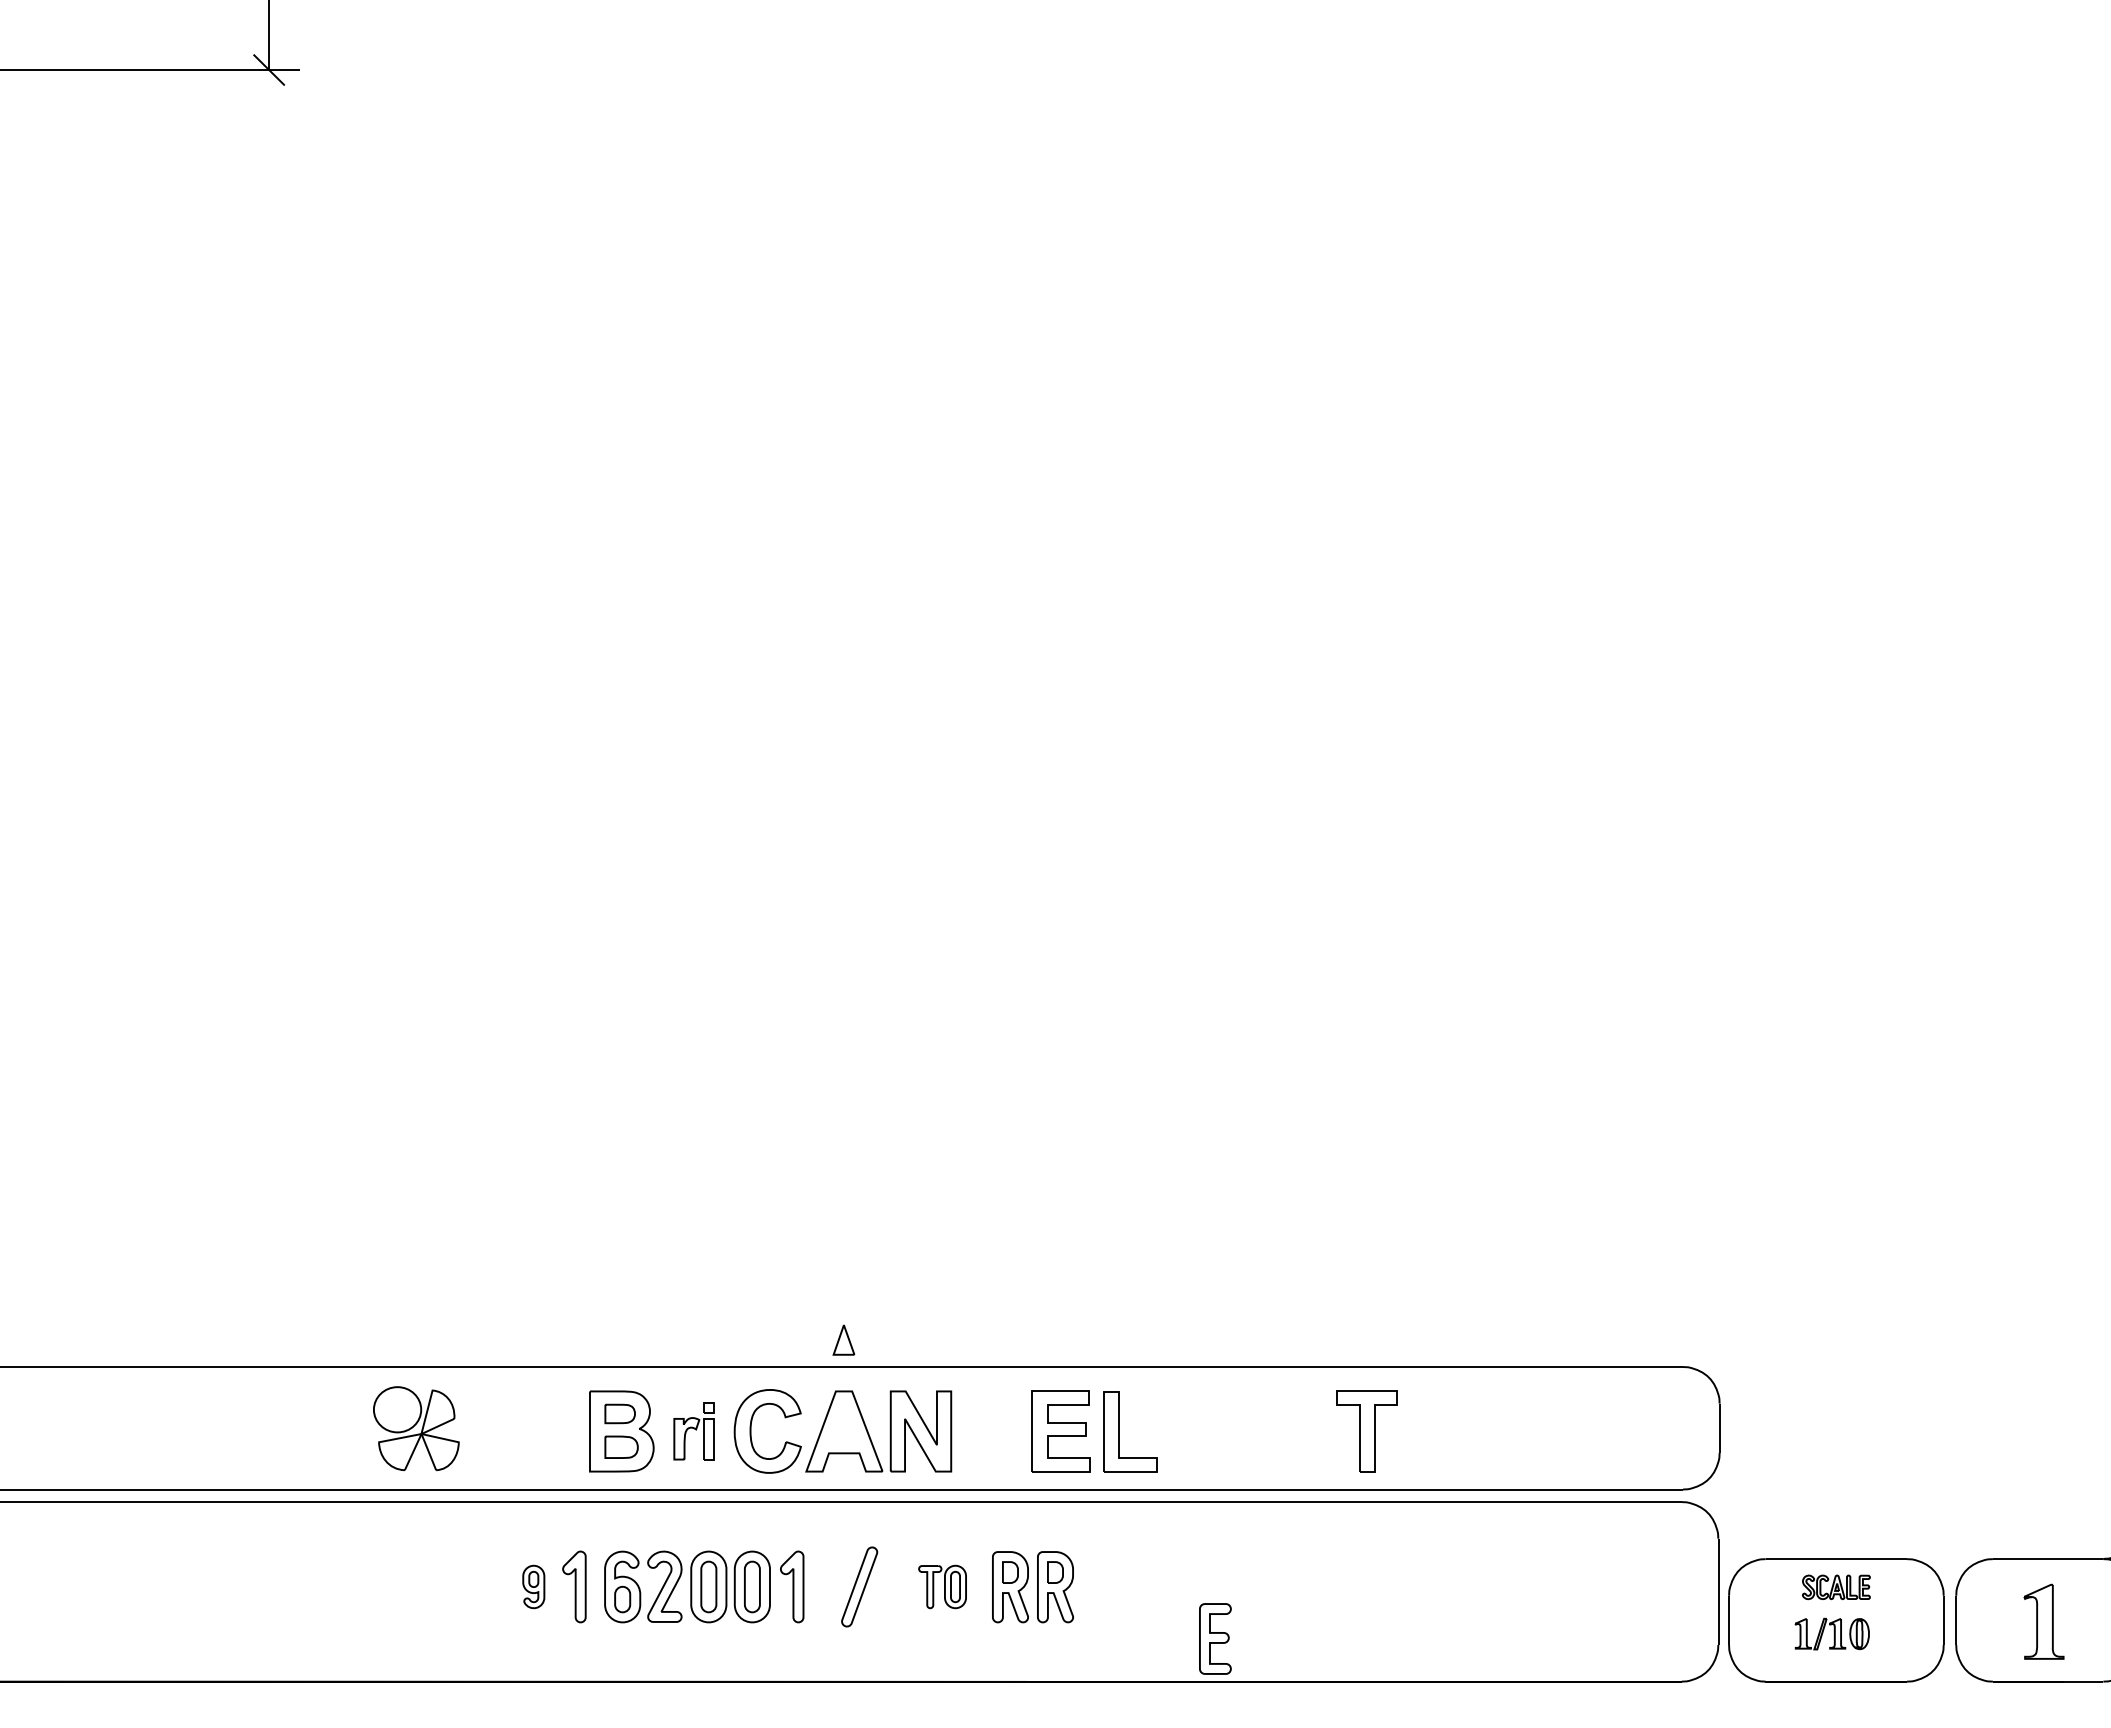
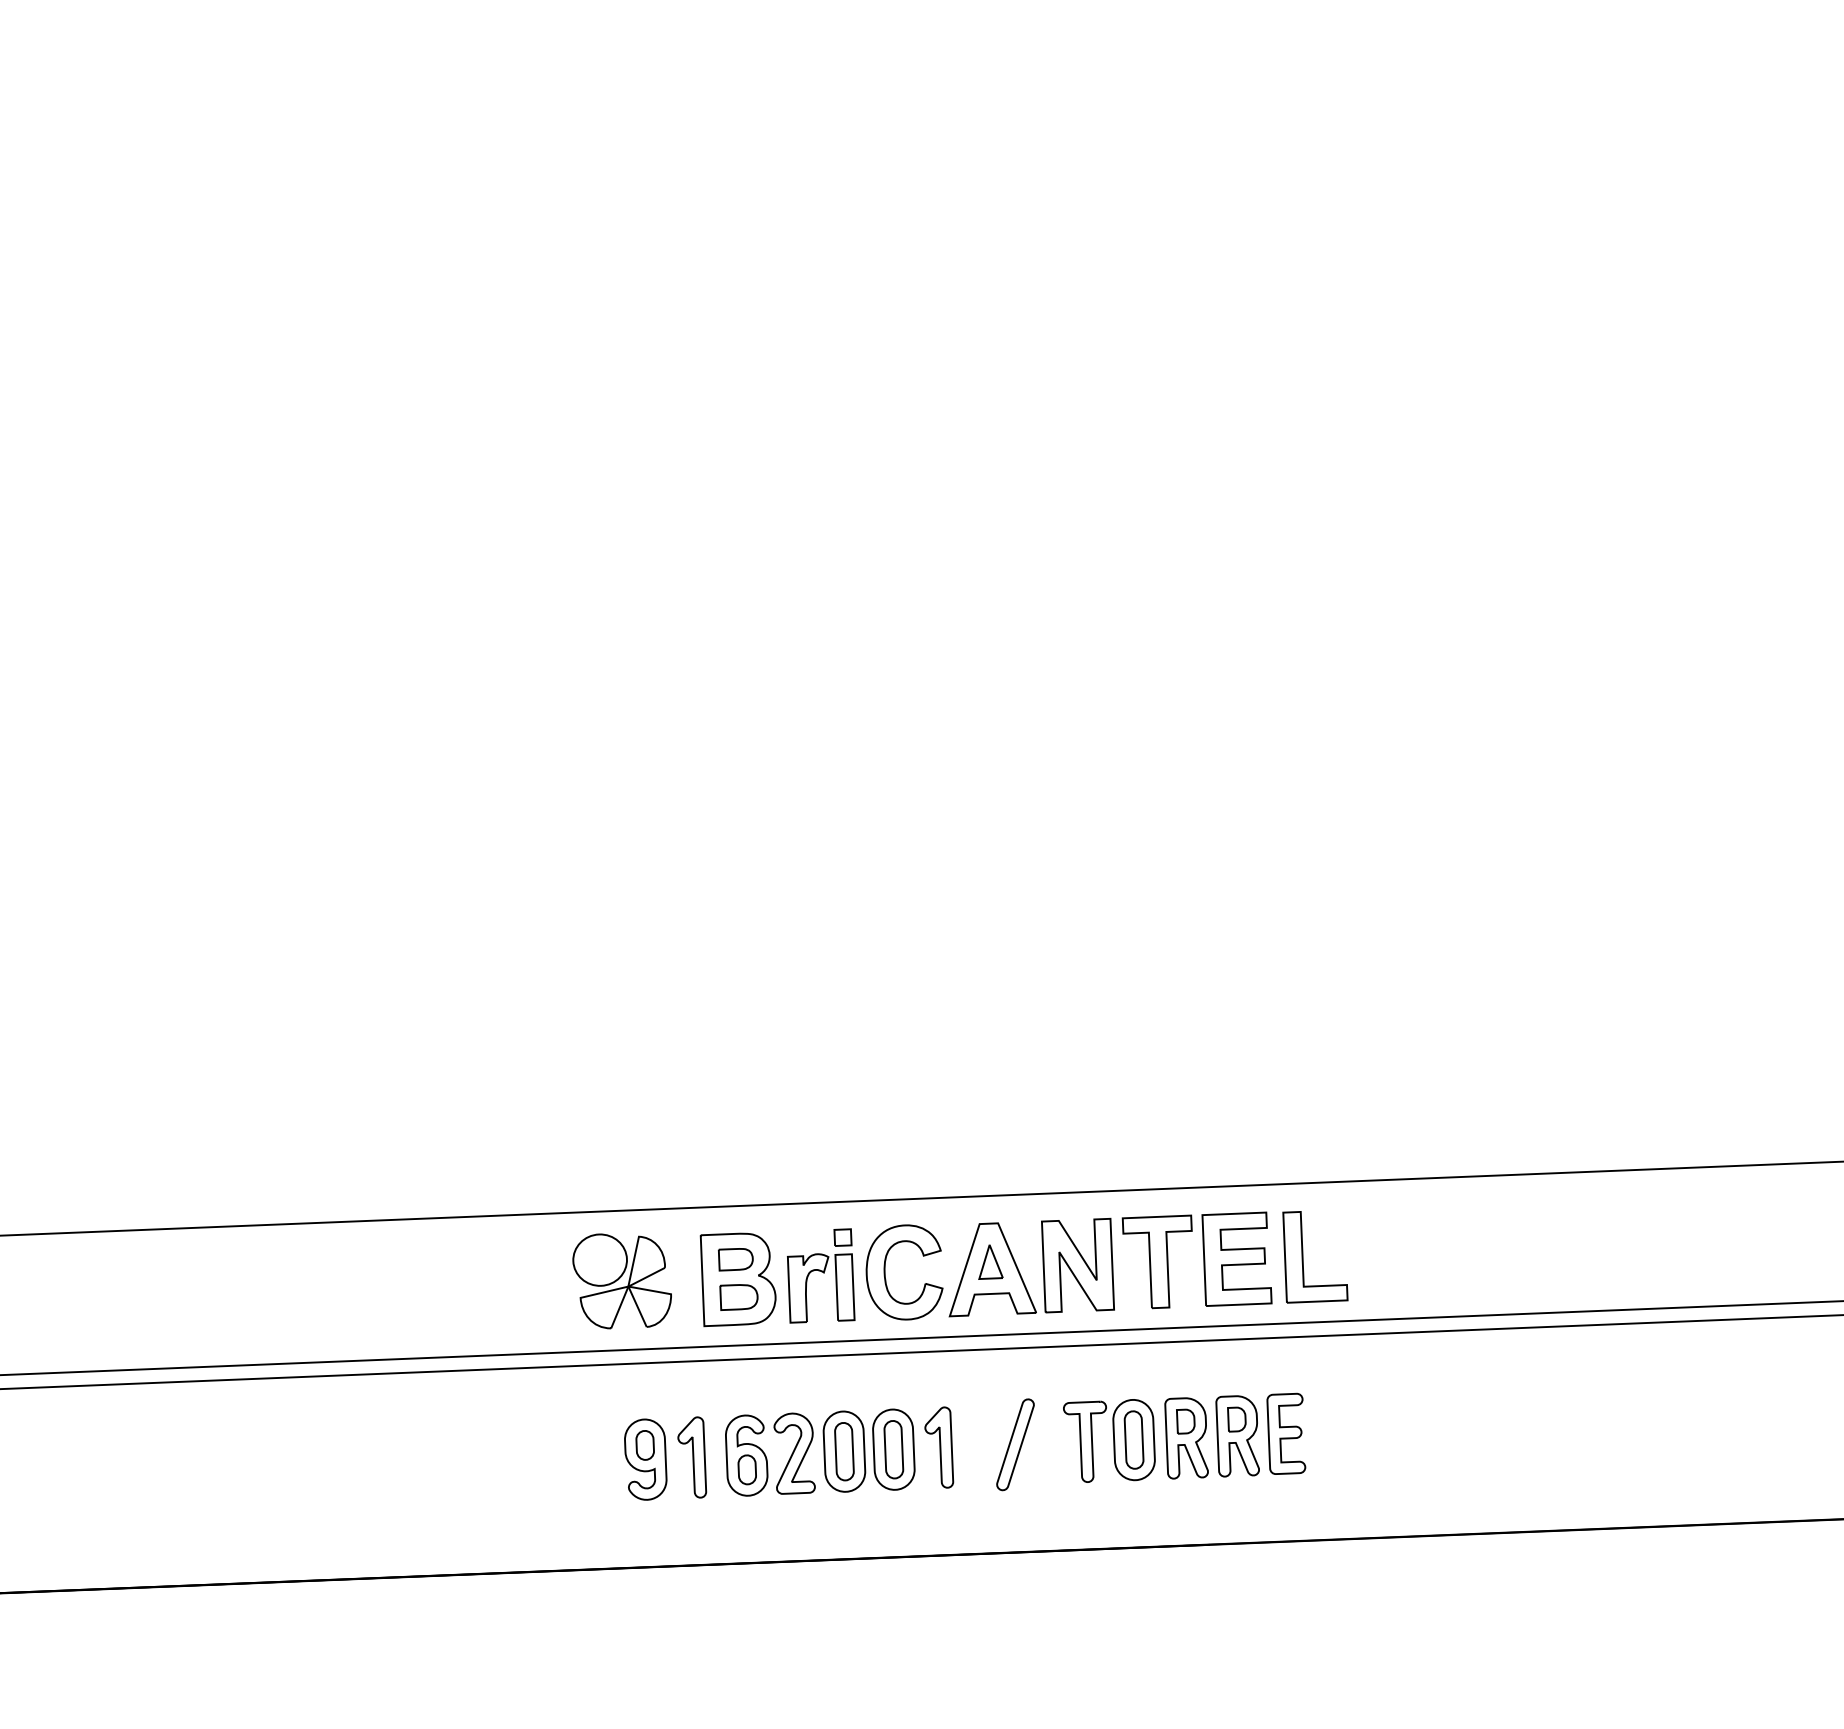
part: (843, 1339) -> (989, 1261), moved
part: (416, 1428) -> (622, 1280), moved
part: (693, 1431) -> (819, 1276), size x1.43
part: (1366, 1431) -> (1157, 1262), moved
part: (533, 1586) -> (645, 1459), size x1.67
part: (942, 1586) -> (1109, 1440), size x1.67
part: (1215, 1638) -> (1286, 1433), moved

